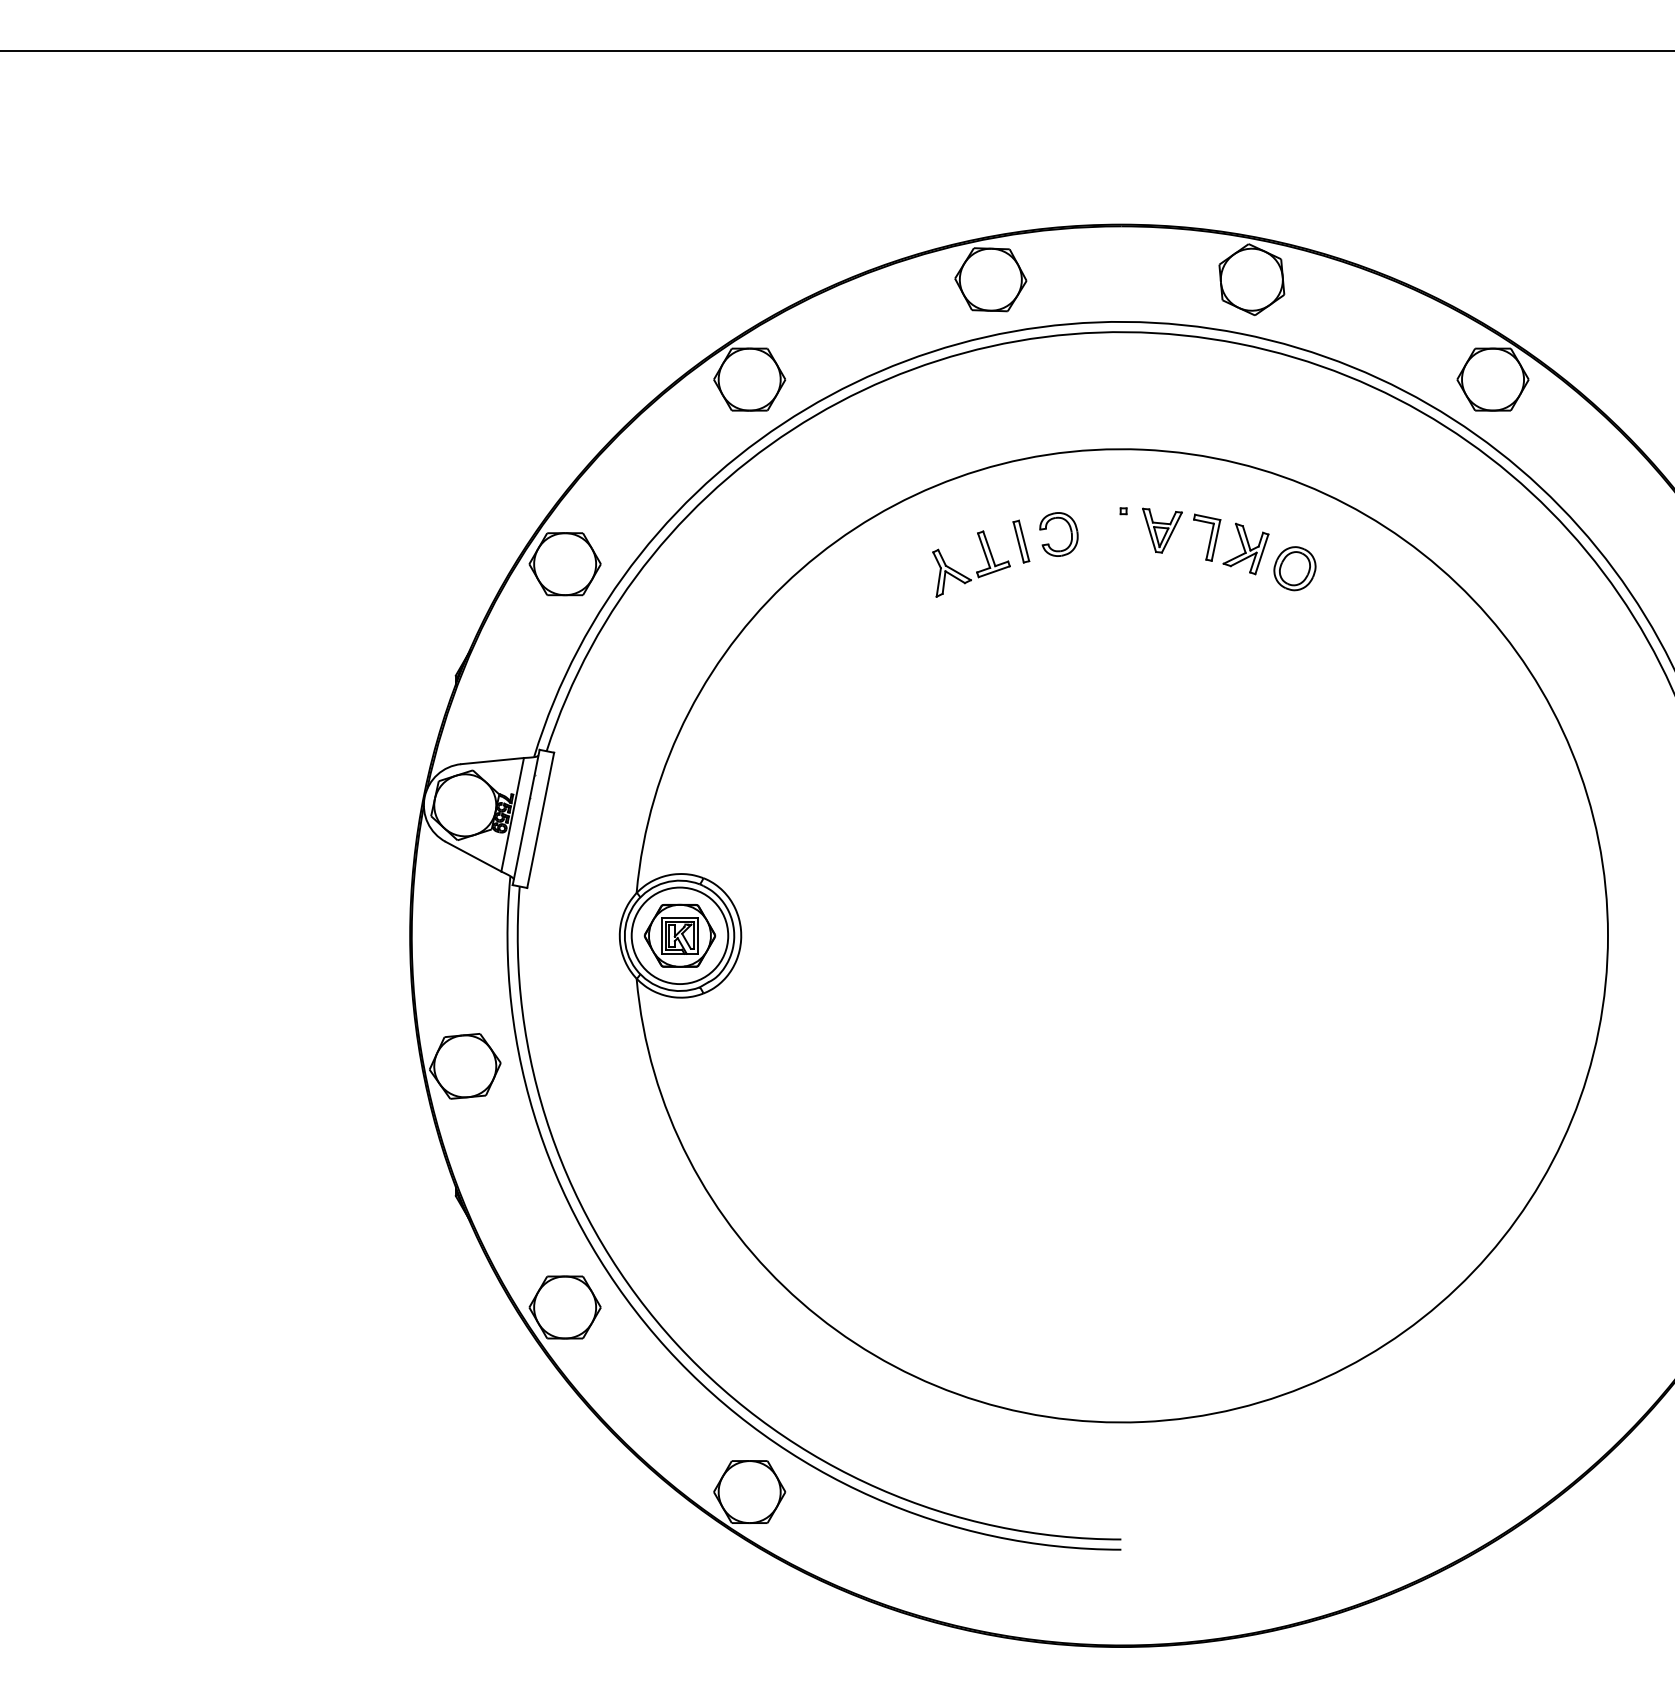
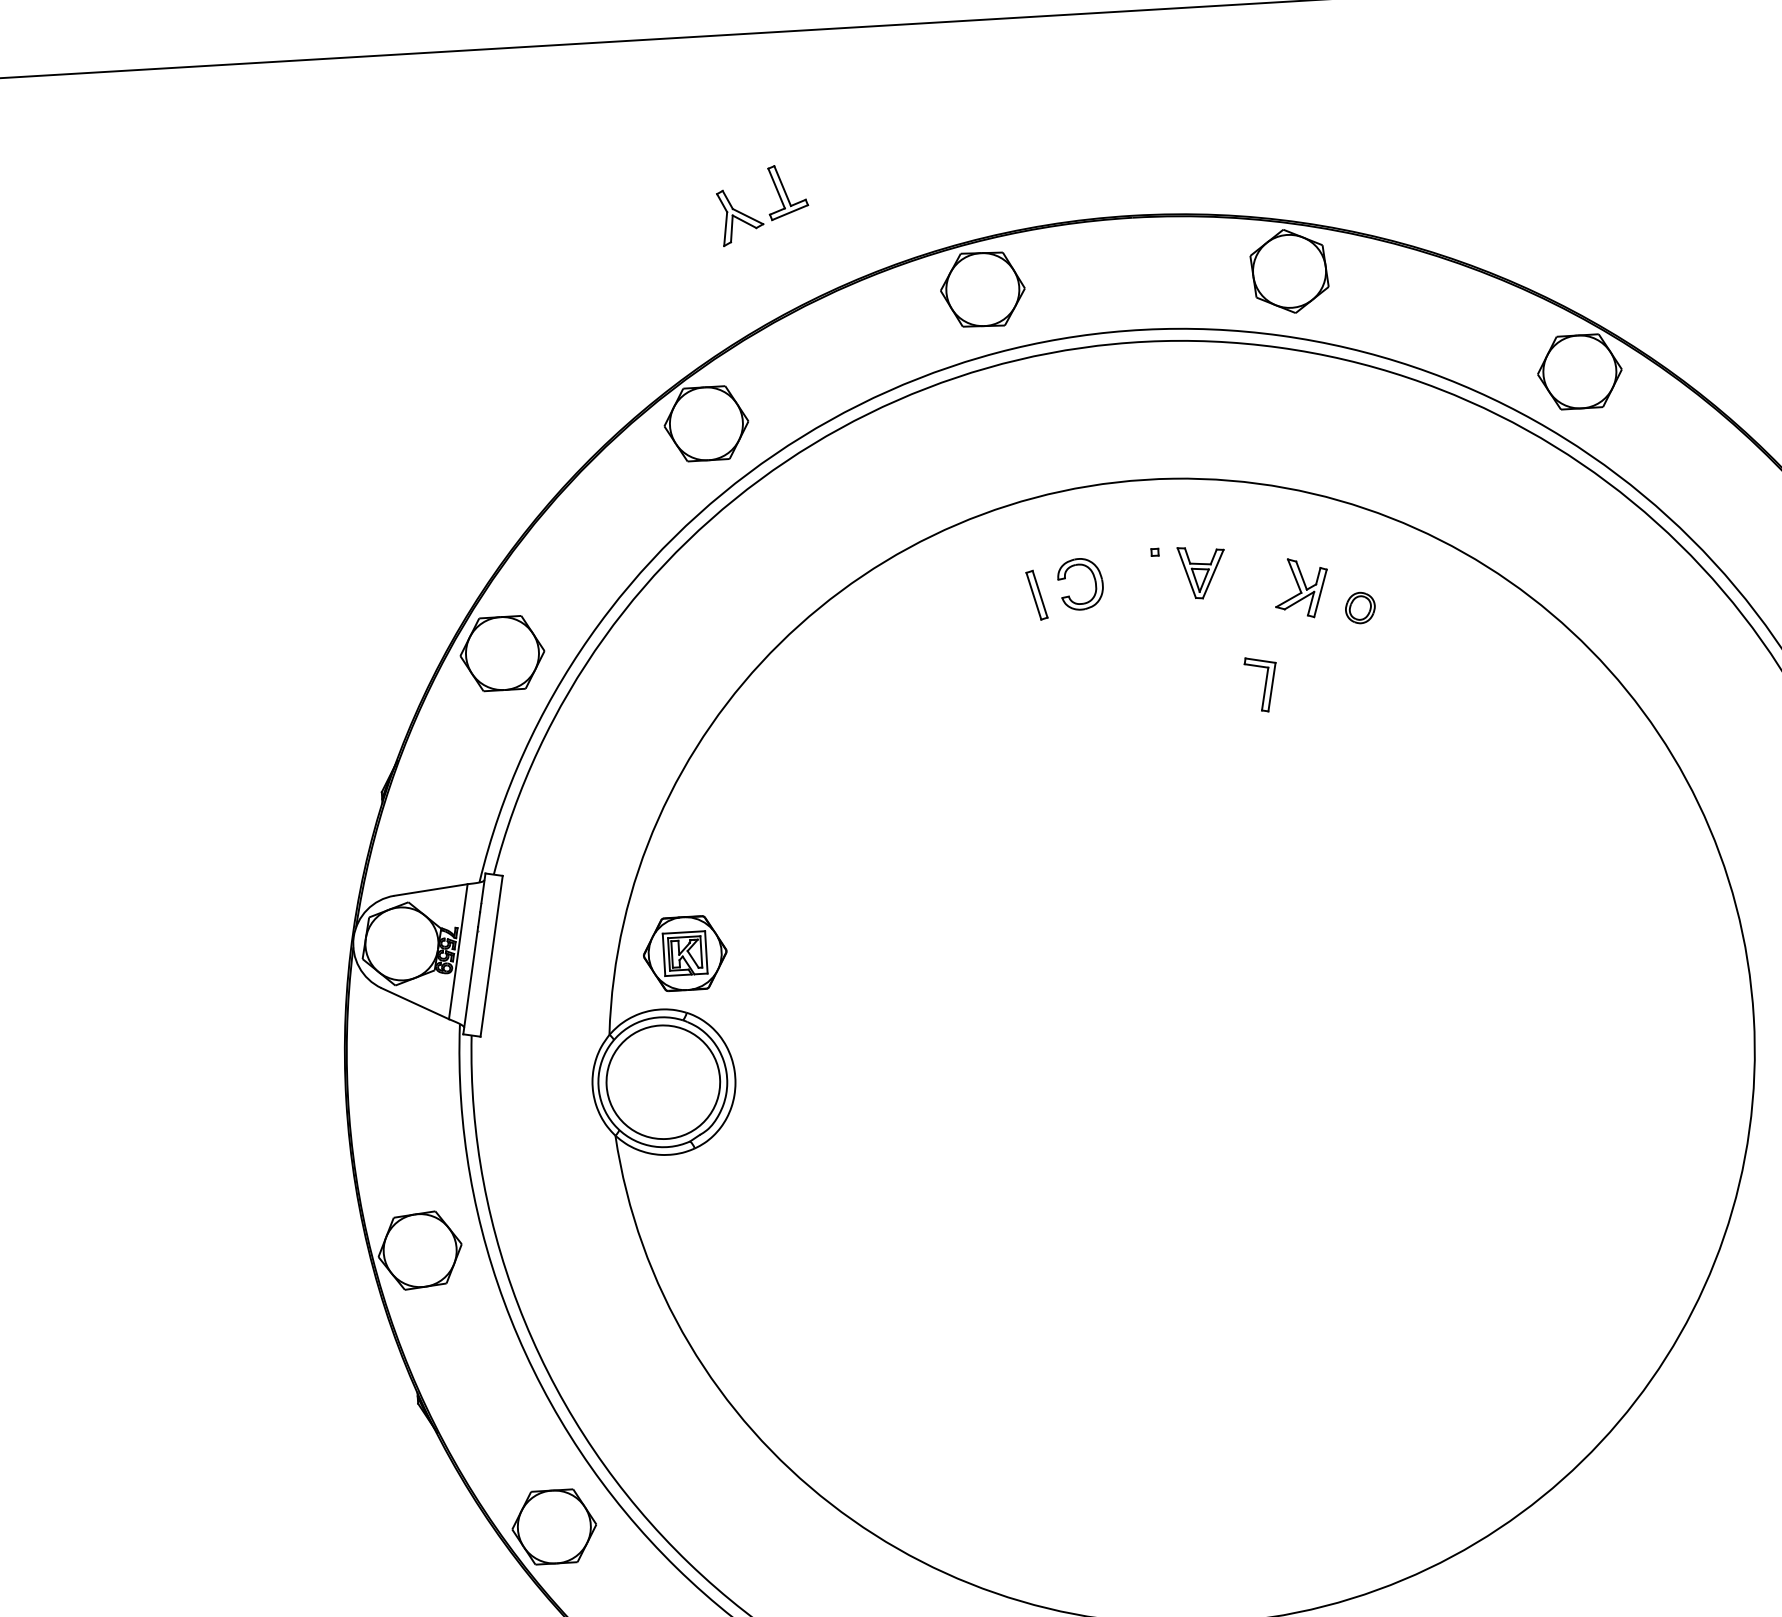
part: (1207, 537) -> (1261, 684), moved
part: (1294, 568) -> (1359, 607), size x0.6
part: (976, 571) -> (769, 213), moved
part: (679, 935) -> (684, 953), moved

